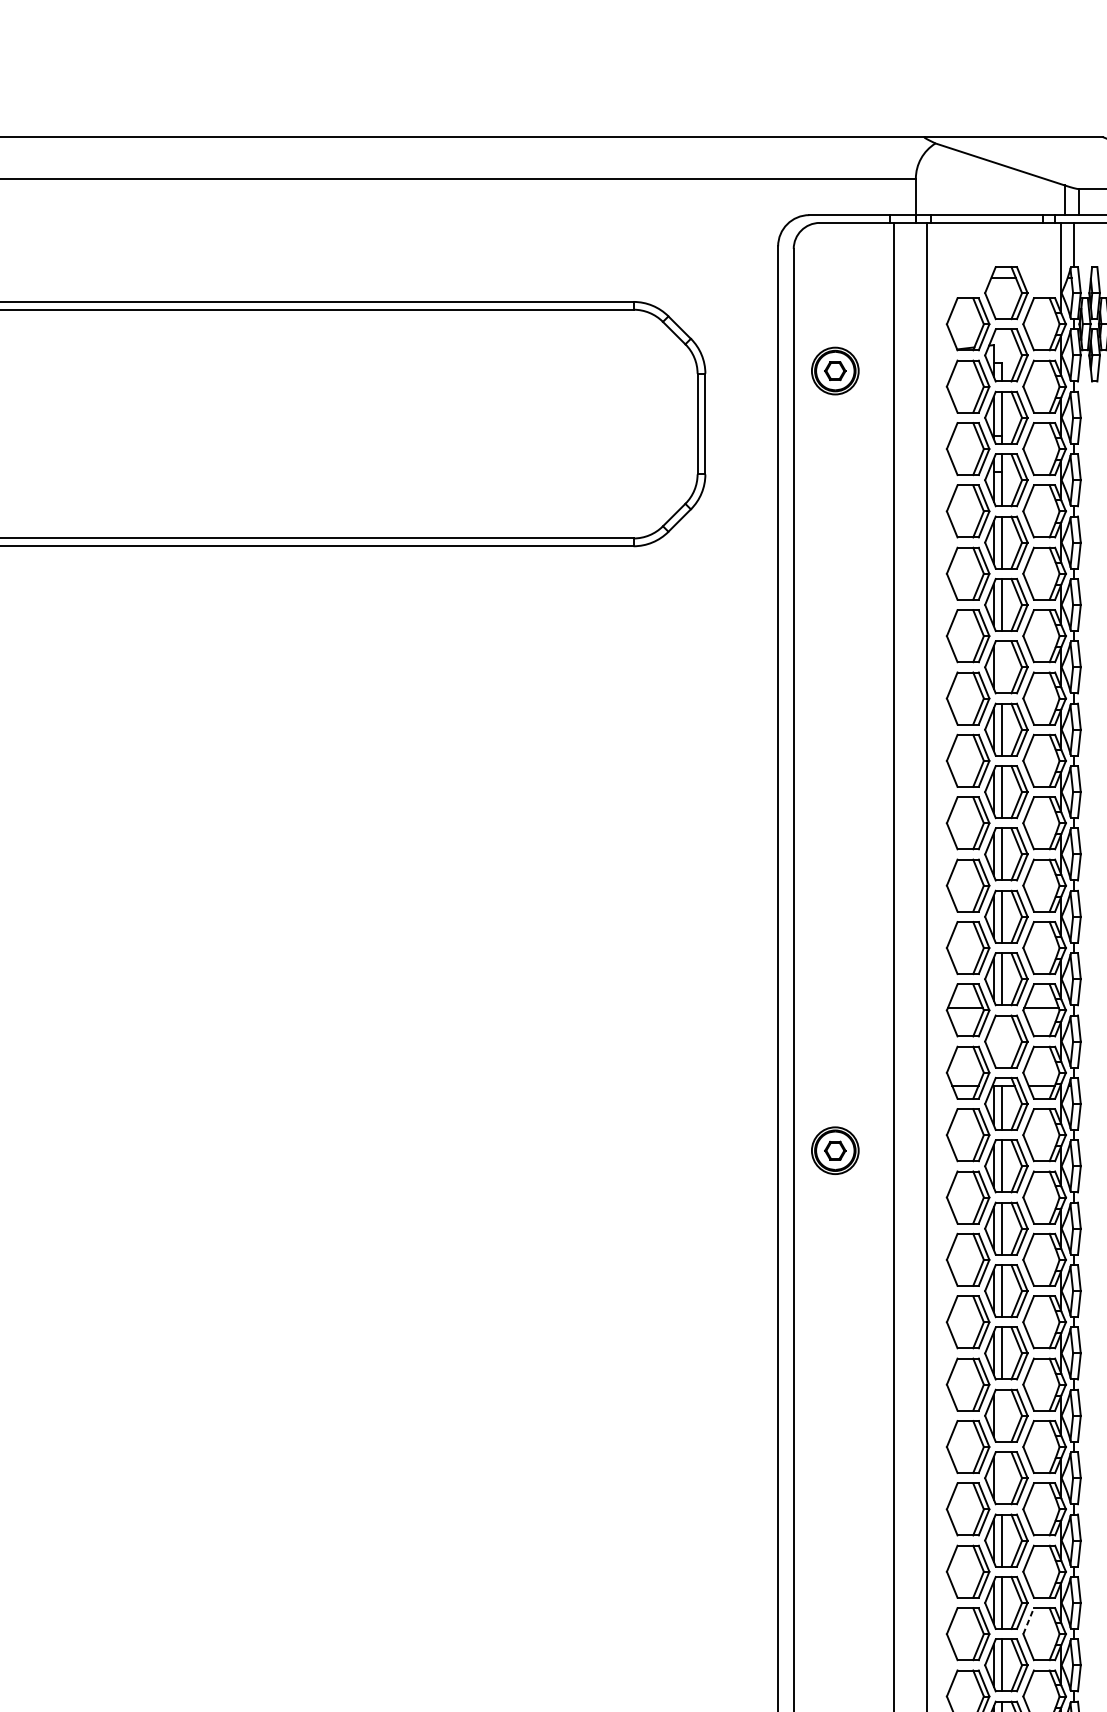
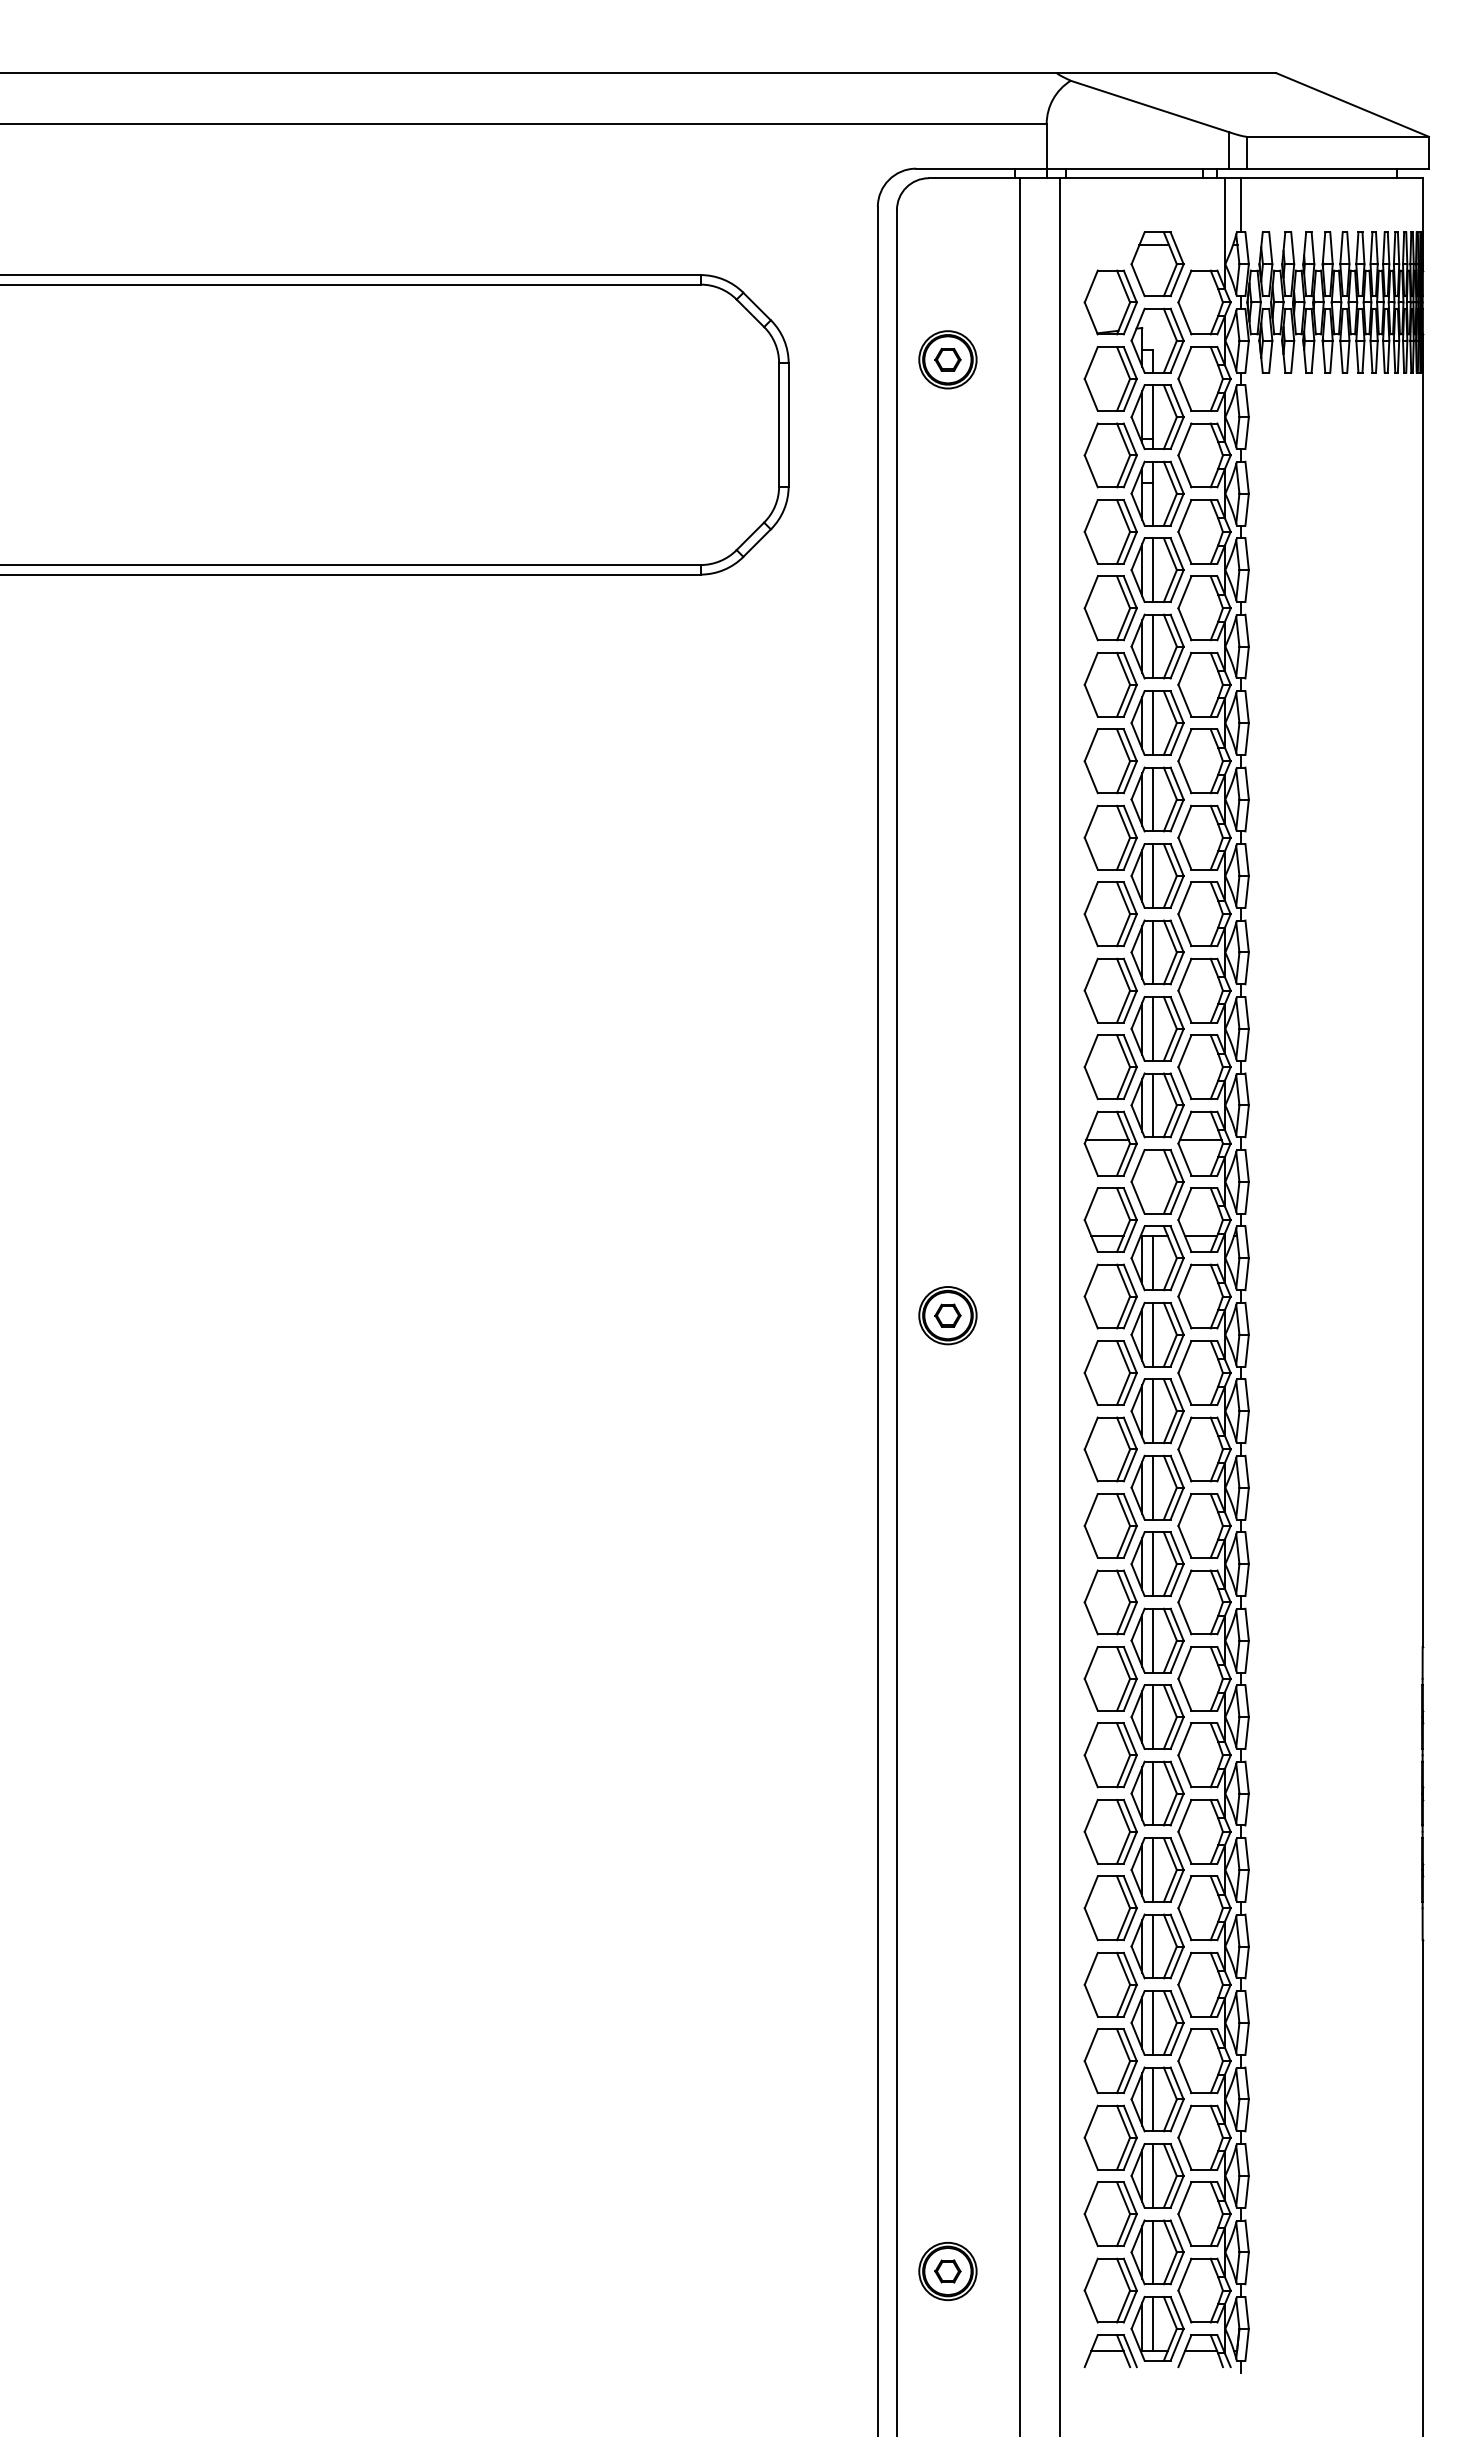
line: (1002, 666) -> (1152, 722), added
line: (1002, 1415) -> (1152, 1640), added
line: (1002, 1477) -> (1152, 1716), added
line: (1029, 1620) -> (1185, 1891), dashed -> solid

